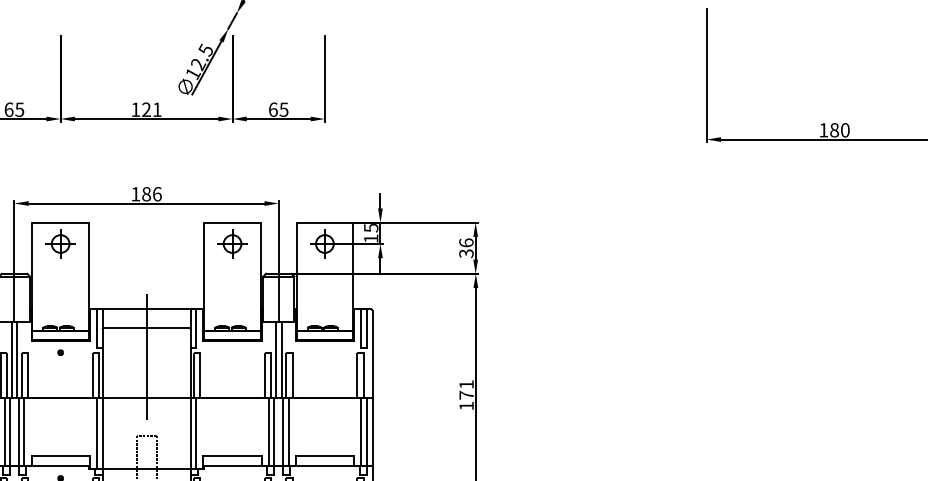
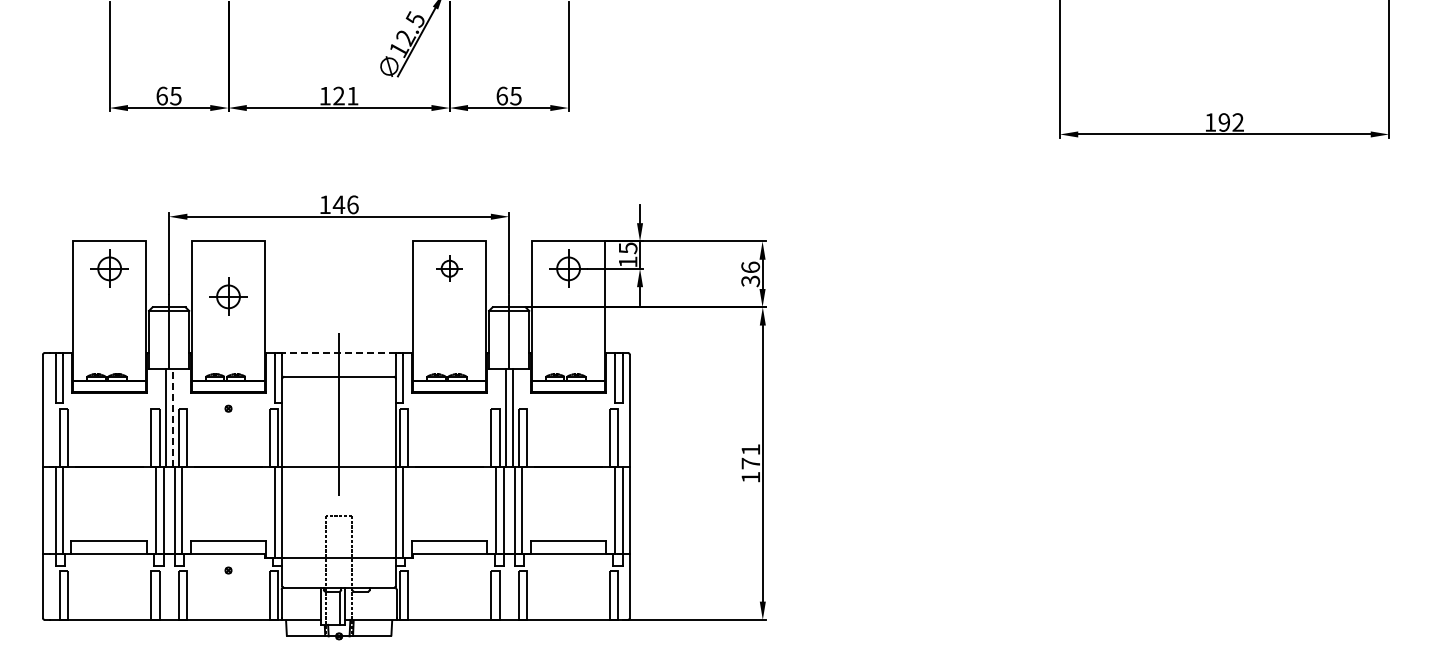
text: (839, 130) -> (1230, 122), 180 -> 192
text: (146, 193) -> (338, 204), 186 -> 146
part: (60, 243) -> (228, 296), moved
part: (232, 243) -> (449, 268), size x0.7
line: (146, 309) -> (339, 352), solid -> dashed
line: (17, 360) -> (172, 418), solid -> dashed

